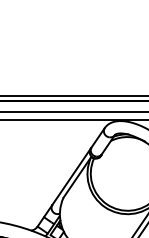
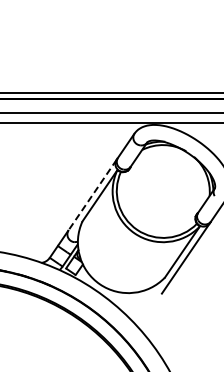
line: (71, 176) -> (92, 194), solid -> dashed

